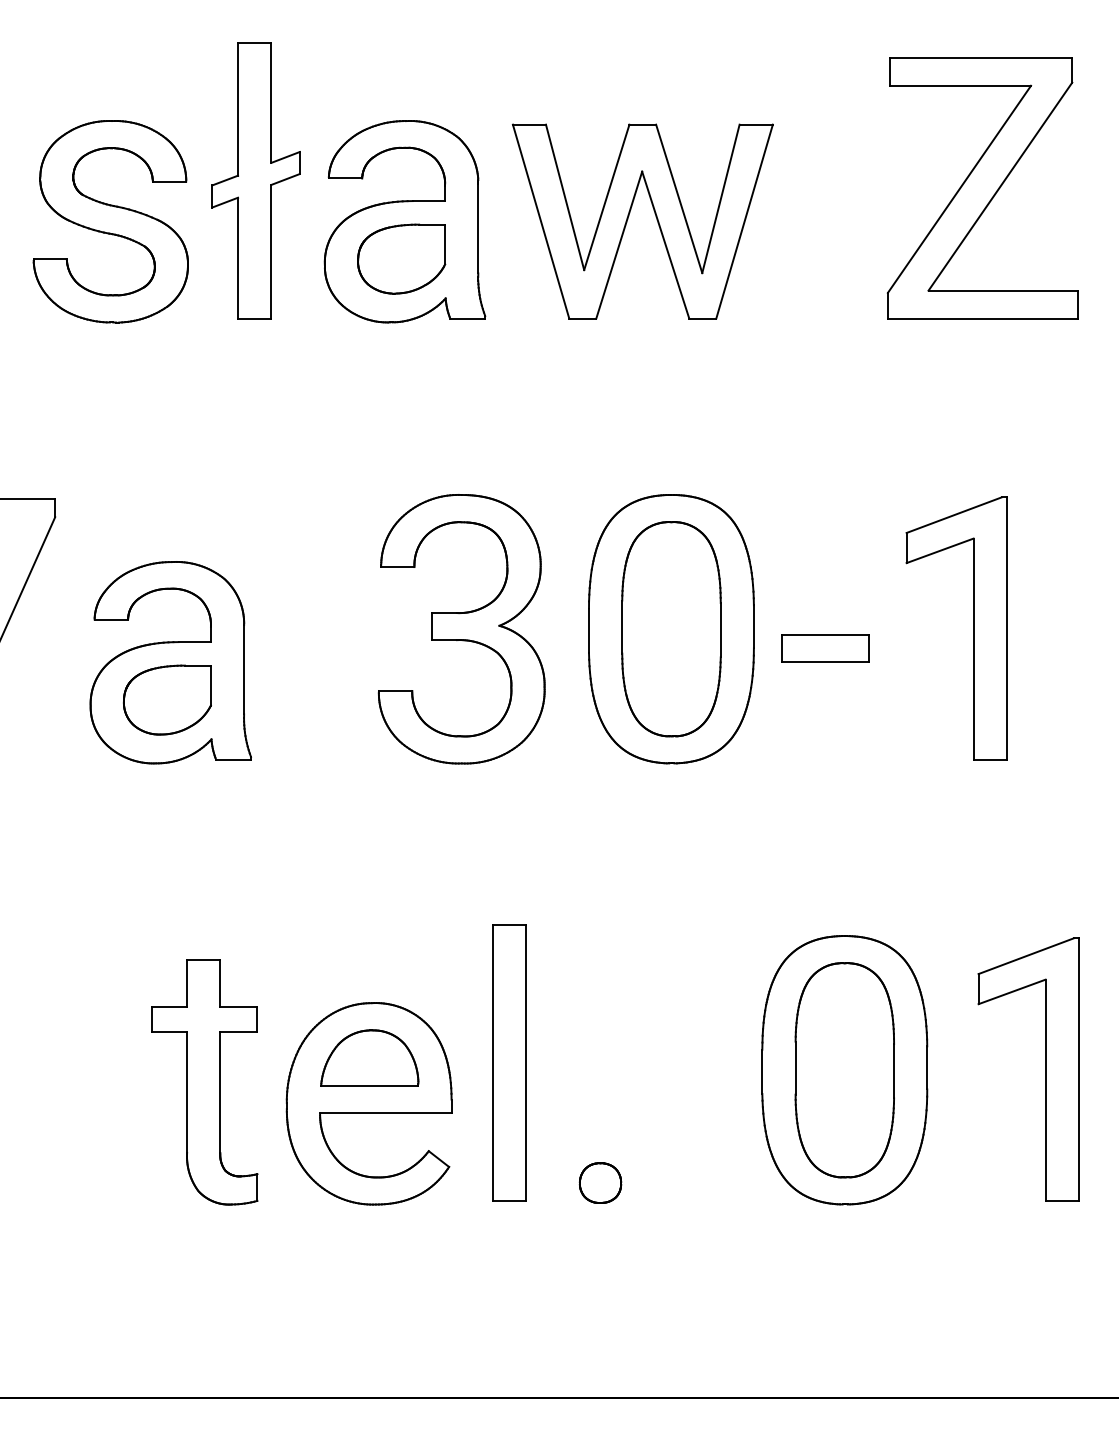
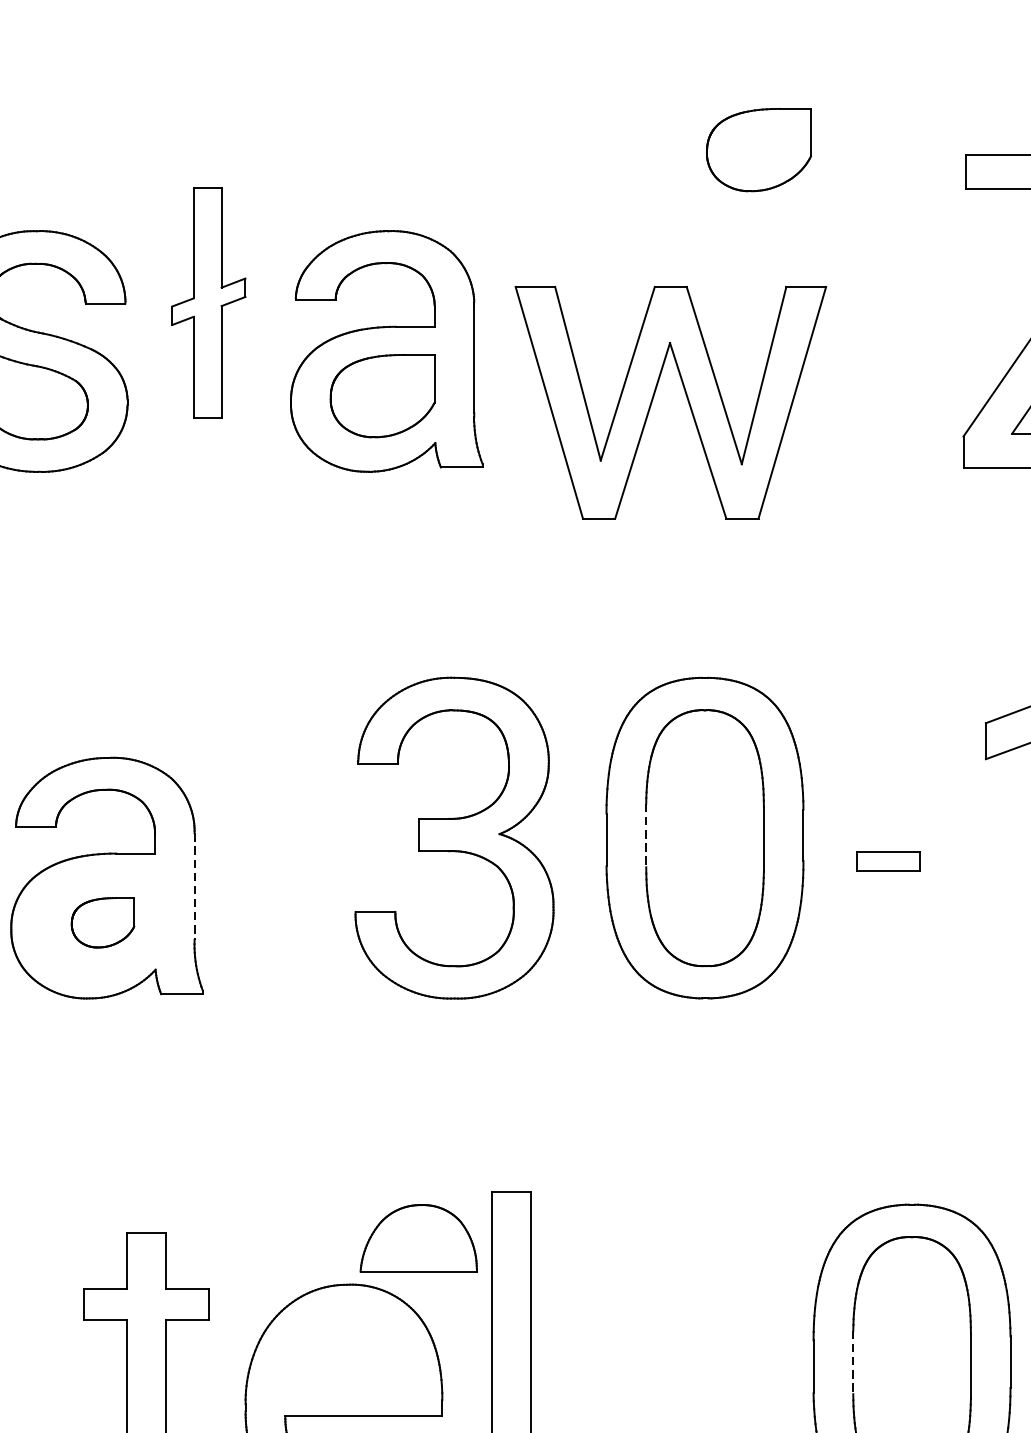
part: (716, 52) -> (758, 149), added
part: (255, 180) -> (208, 302), size x0.7
part: (655, 217) -> (685, 397), moved
line: (622, 627) -> (646, 836), solid -> dashed
part: (825, 648) -> (888, 861), size x0.6
line: (244, 669) -> (195, 886), solid -> dashed
part: (167, 699) -> (103, 922), size x0.6
part: (369, 1057) -> (418, 1237), moved
line: (795, 1068) -> (853, 1362), solid -> dashed

